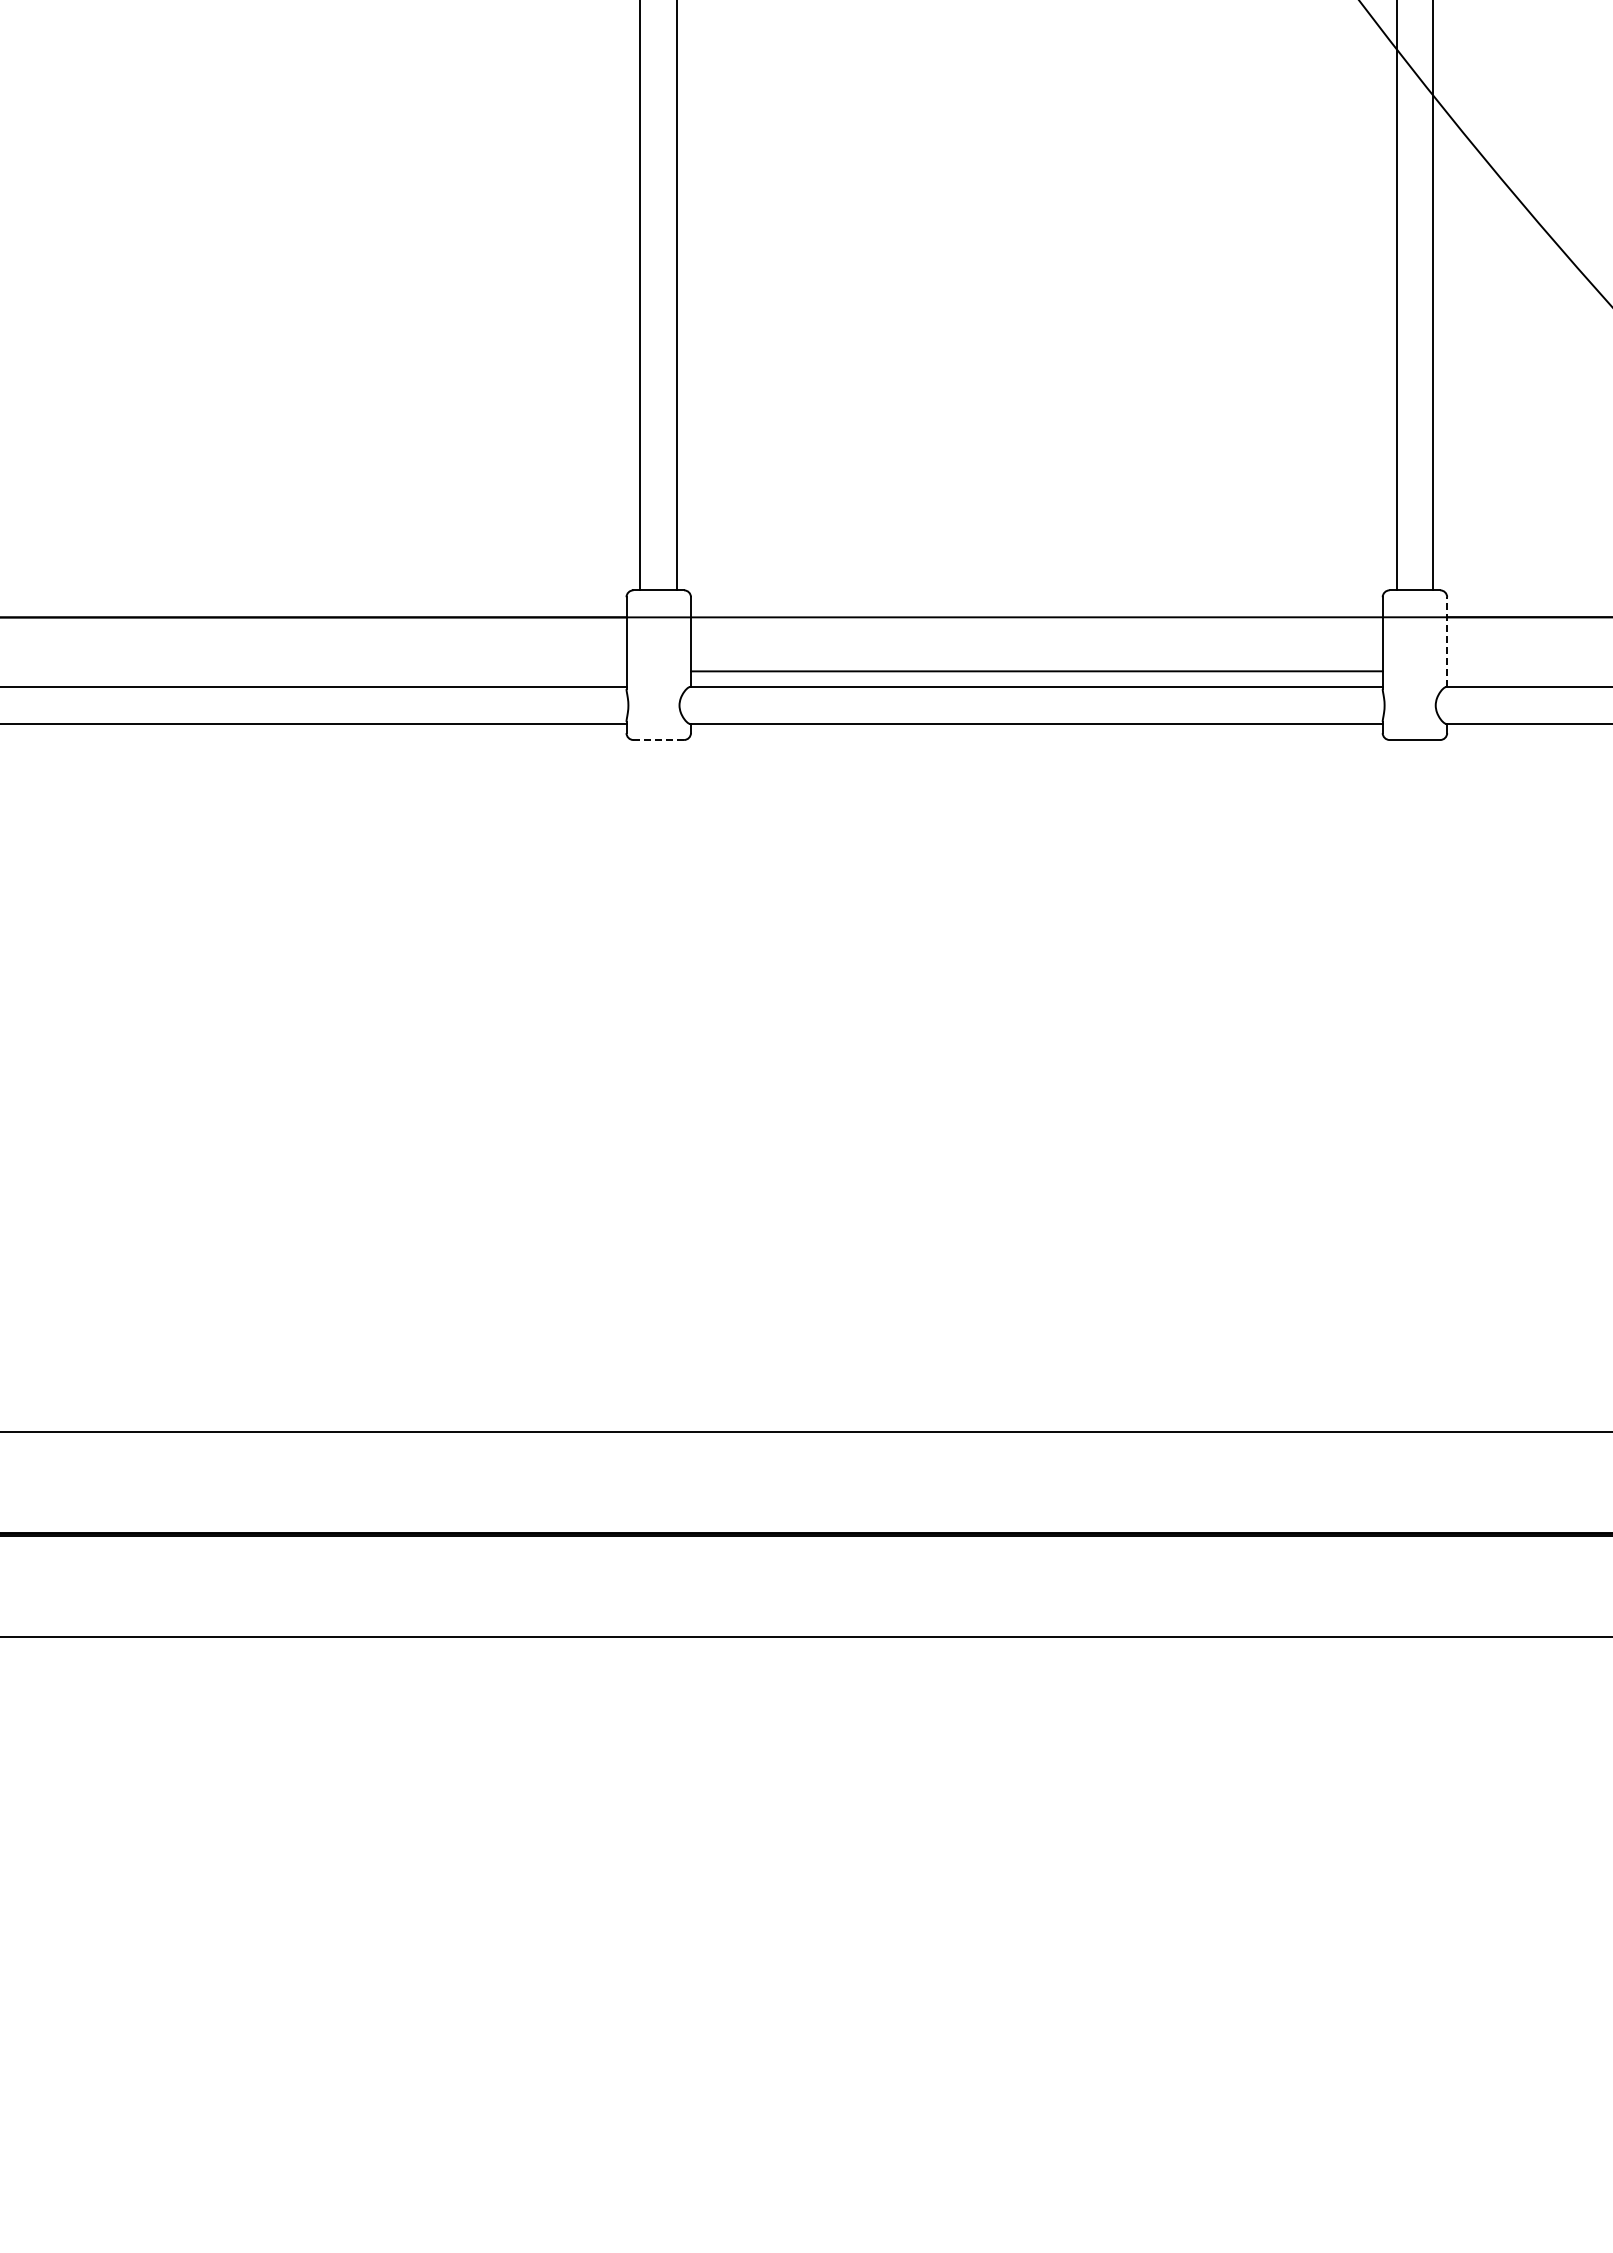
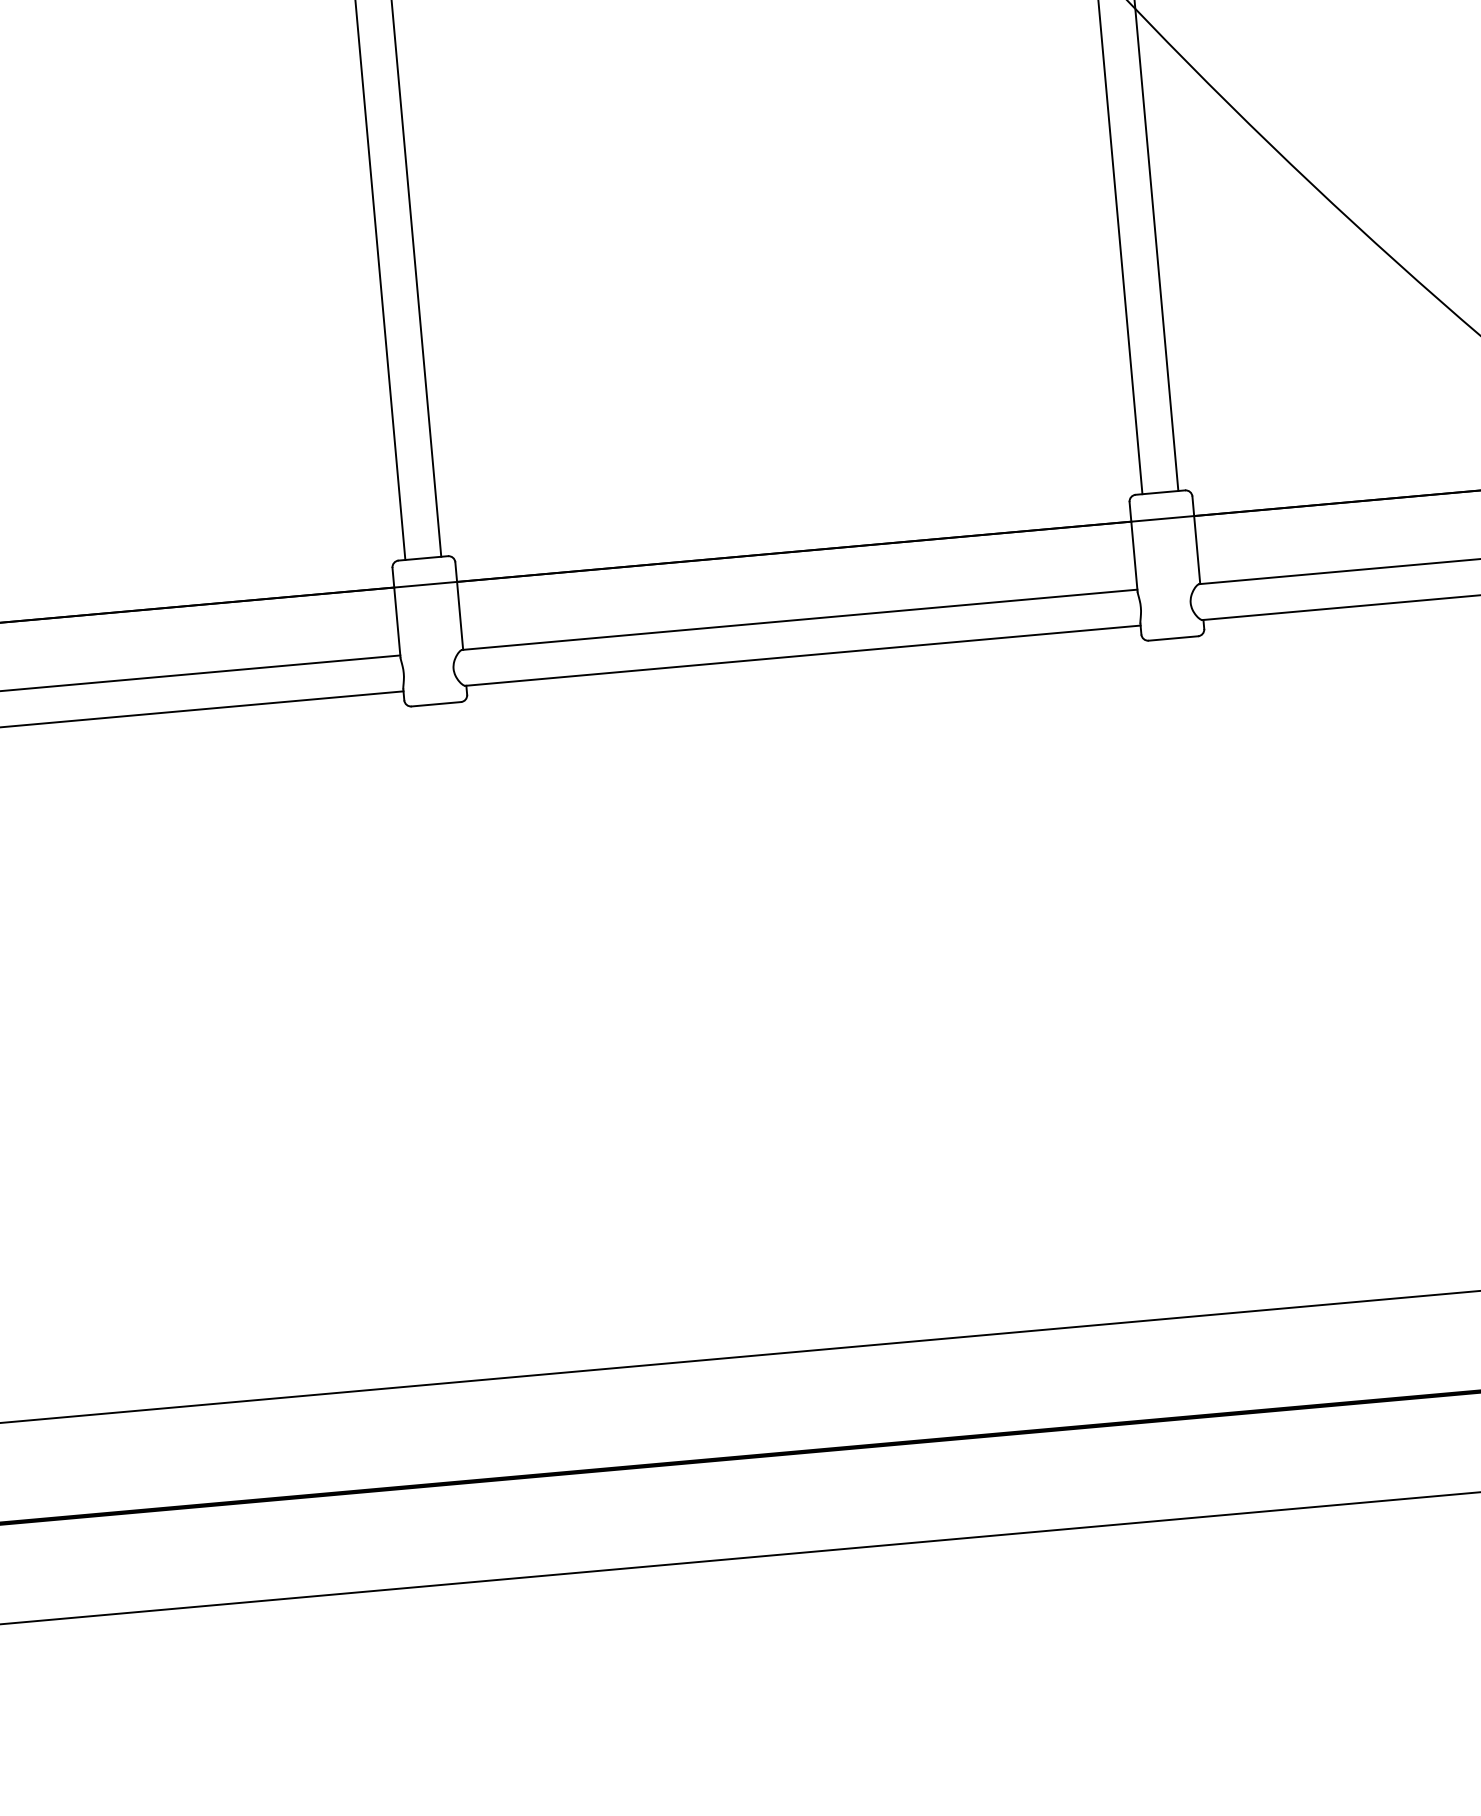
line: (1447, 642) -> (1196, 540), dashed -> solid
line: (1036, 671) -> (793, 551), moved
line: (658, 740) -> (436, 704), dashed -> solid

